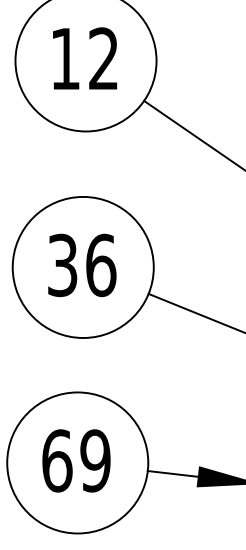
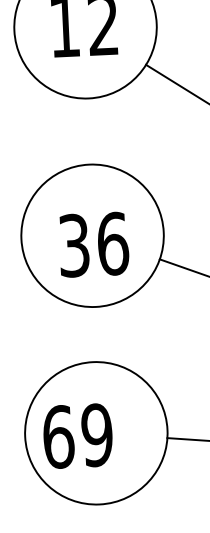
text: (82, 265) -> (94, 244), moved
text: (76, 460) -> (77, 435), moved

